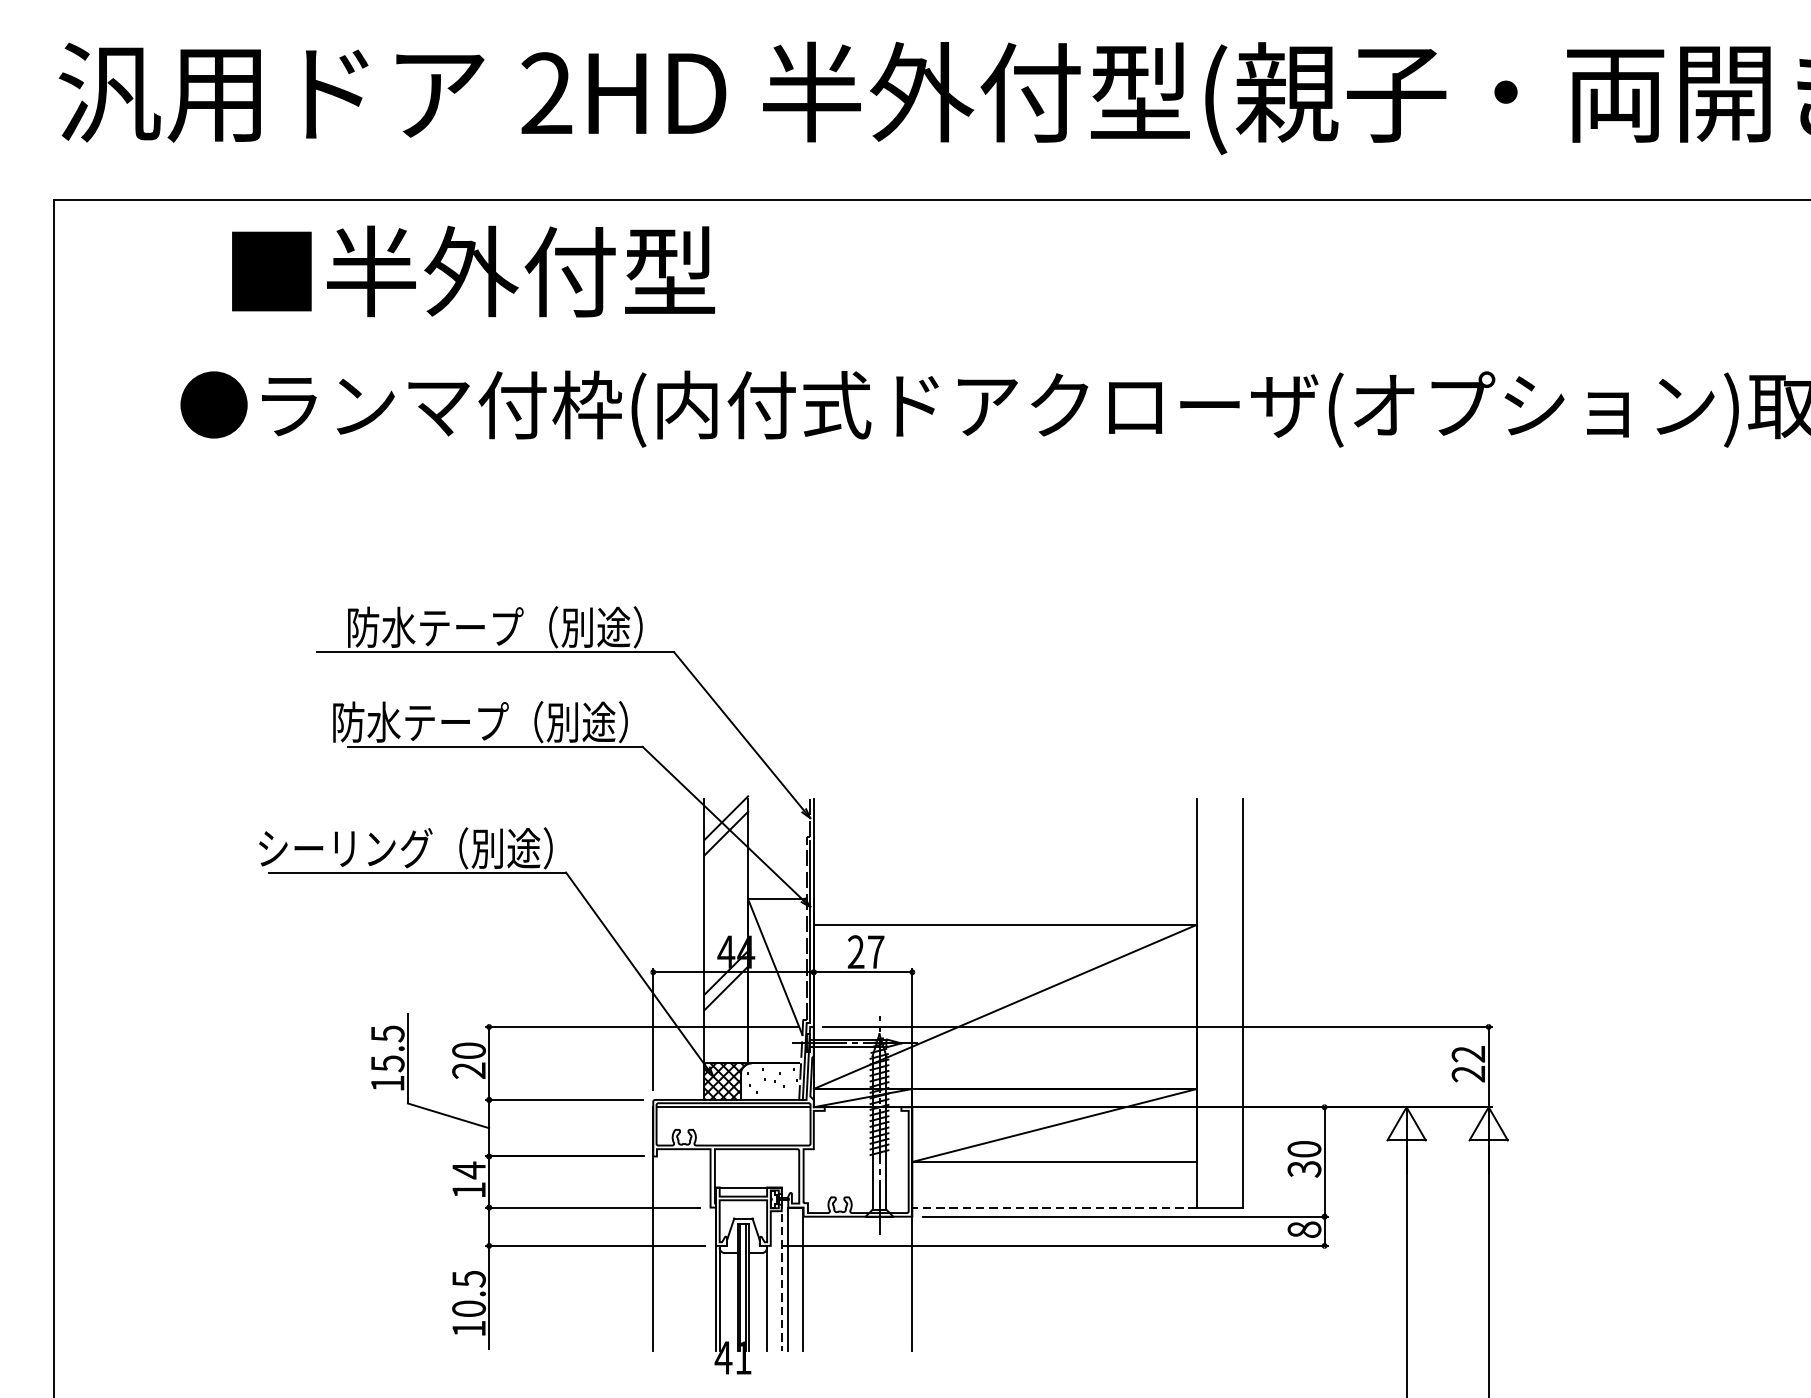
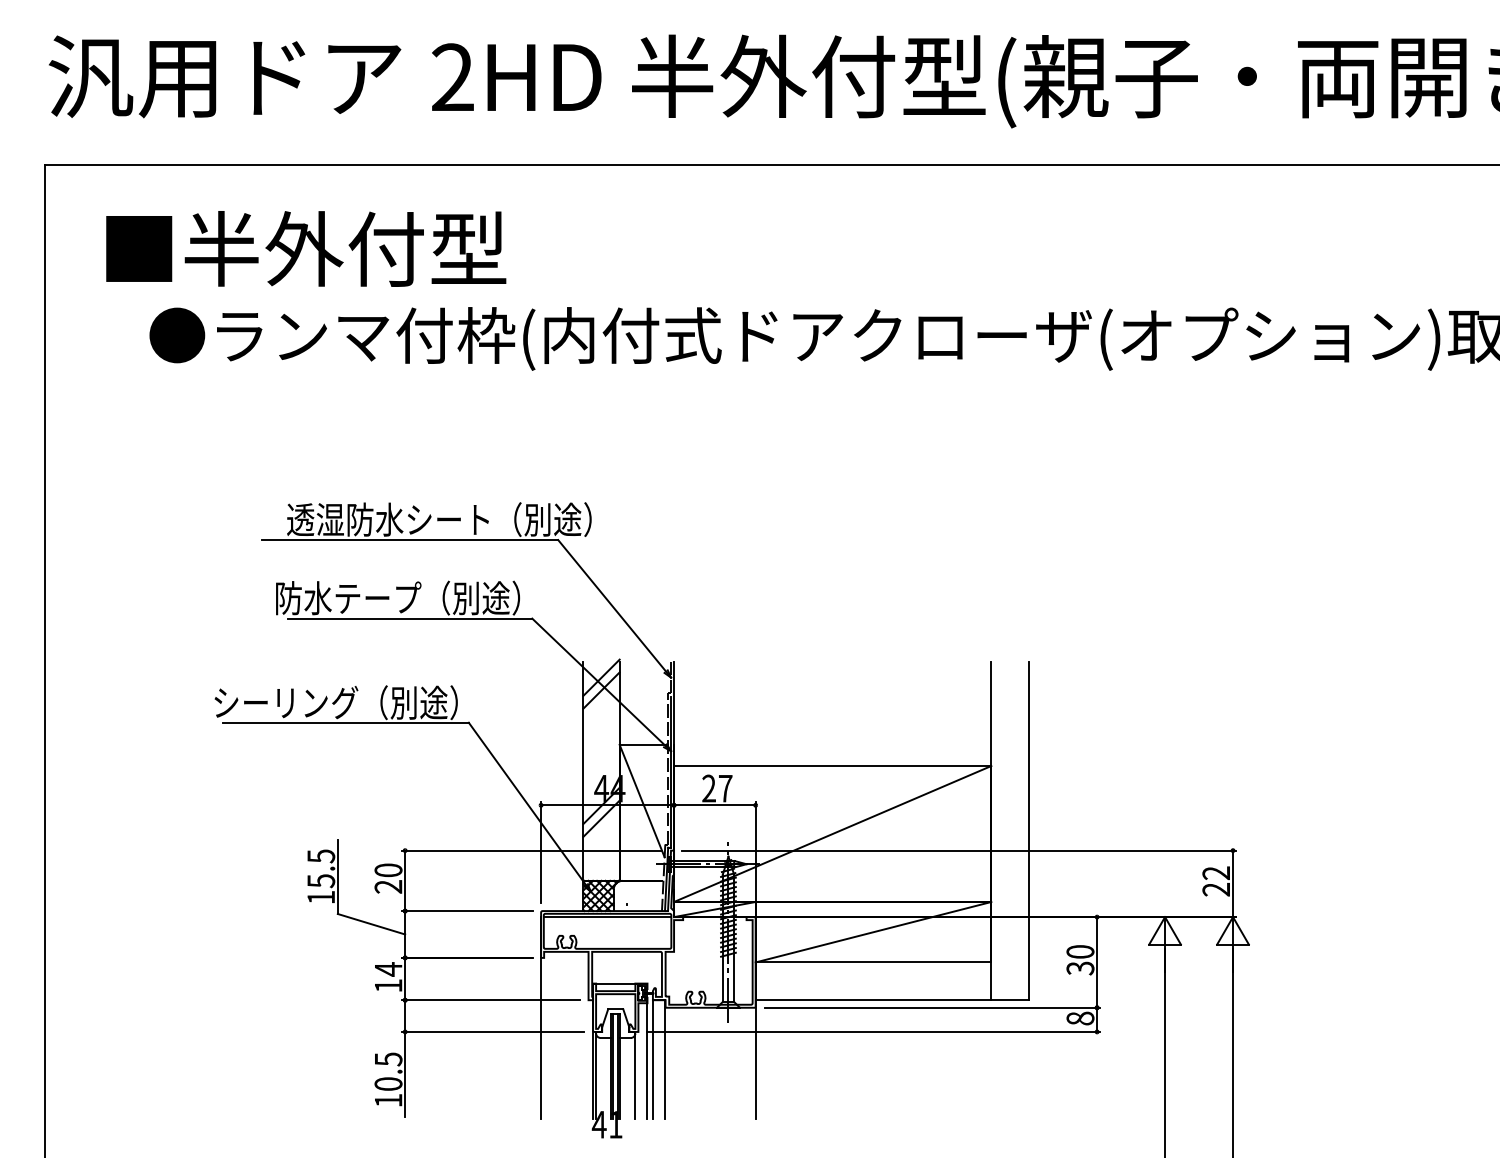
text: (473, 270) -> (306, 248), moved
text: (530, 627) -> (439, 519), 防水テープ（別途） -> 透湿防水シート（別途）
line: (1054, 1207) -> (873, 1000), dashed -> solid
line: (781, 1275) -> (647, 1056), dashed -> solid

